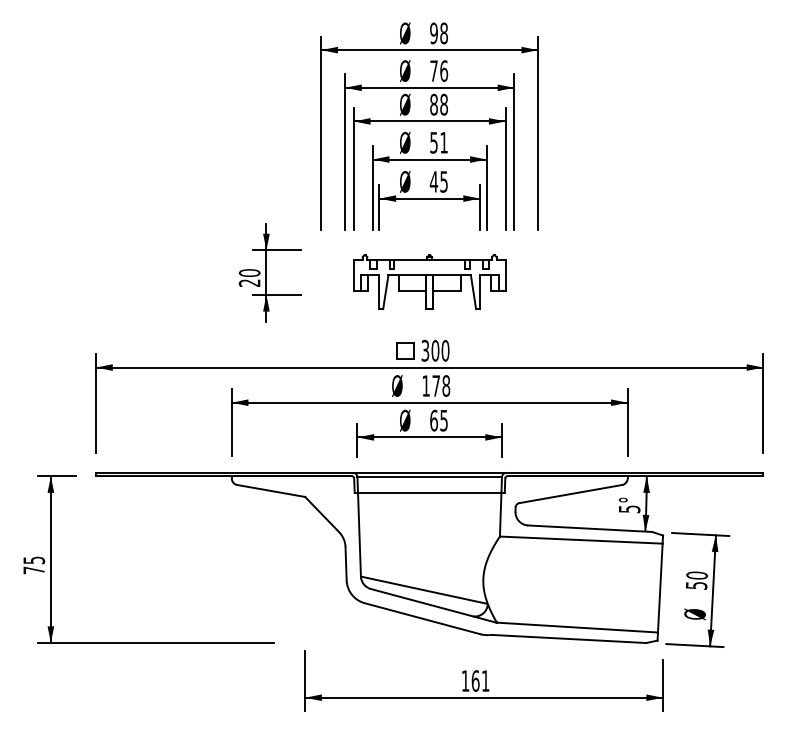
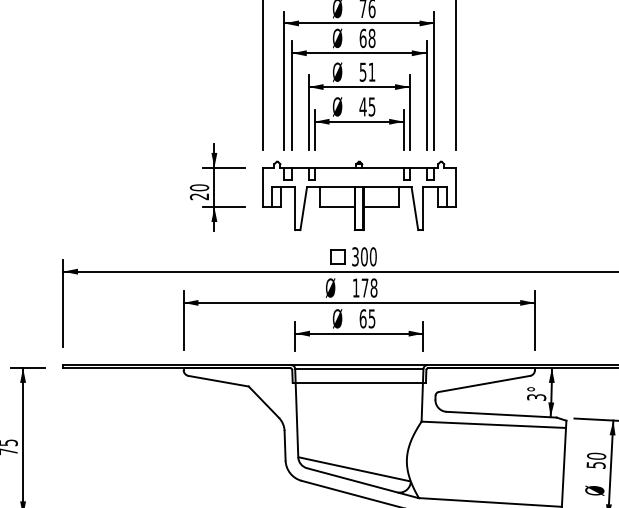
text: (434, 104) -> (363, 38), 88 -> 68
part: (429, 281) -> (359, 195), size x1.43
text: (628, 508) -> (535, 396), 5° -> 3°

